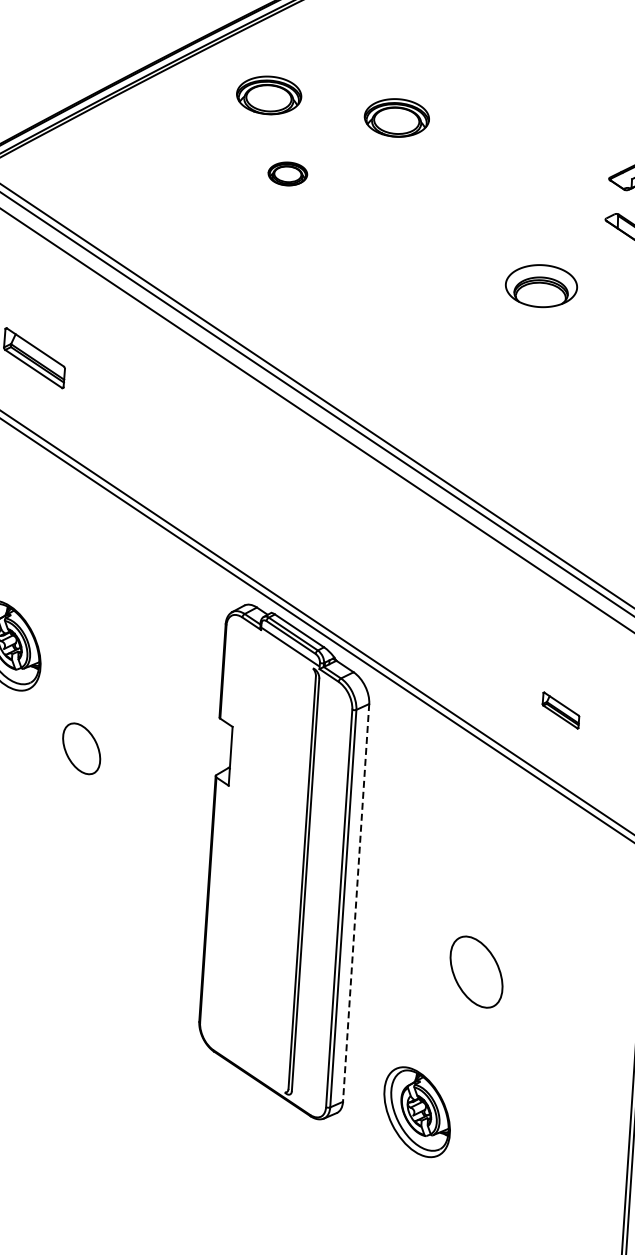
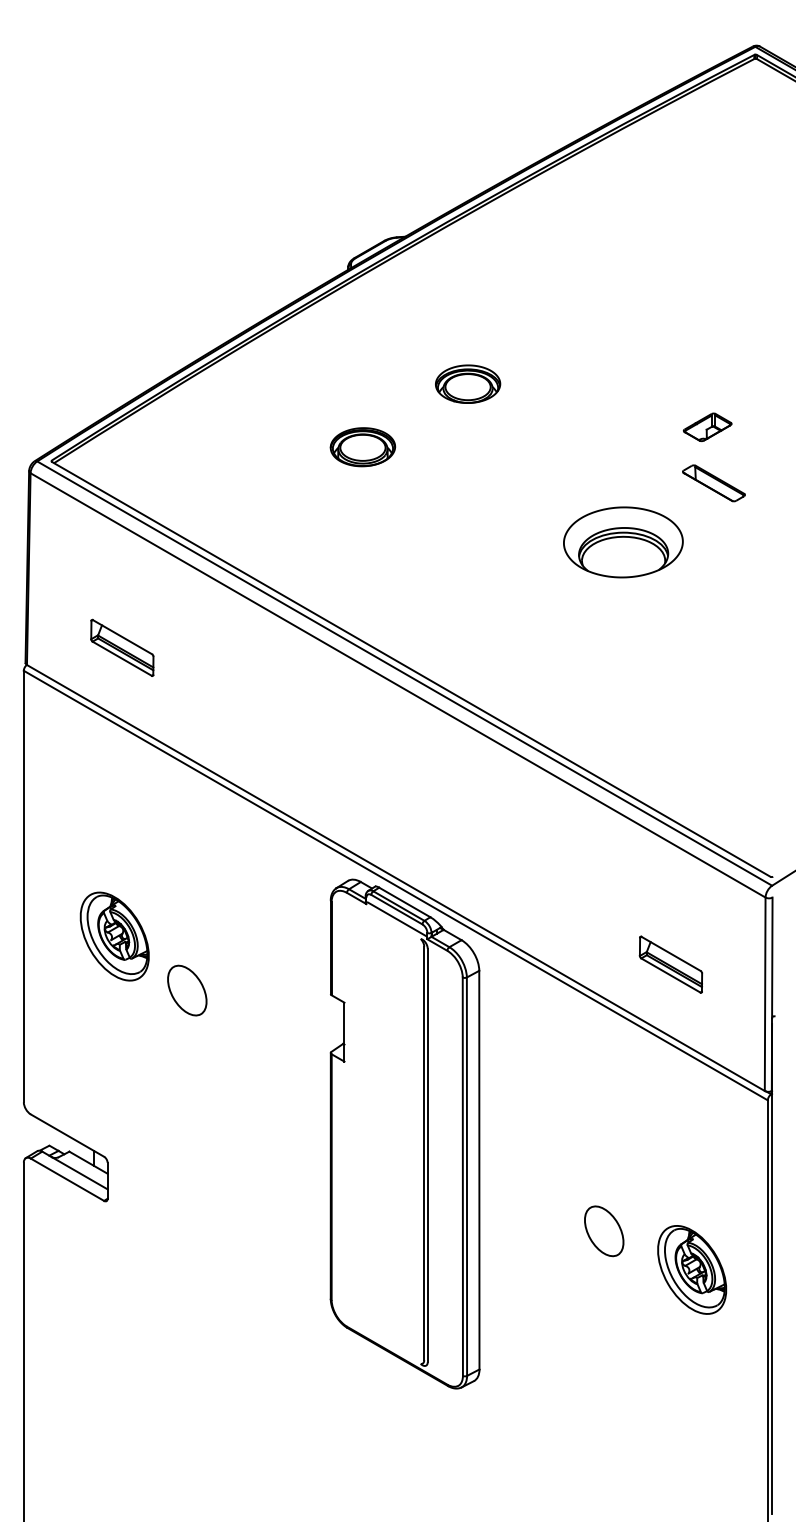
part: (269, 94) -> (339, 369), removed
part: (287, 174) -> (362, 447), size x1.67
part: (541, 286) -> (623, 542), size x1.67
part: (560, 710) -> (670, 964), size x1.67
part: (81, 748) -> (187, 990), moved
line: (356, 903) -> (479, 1170), dashed -> solid
part: (476, 972) -> (604, 1231), size x0.71
part: (417, 1111) -> (692, 1269), moved

